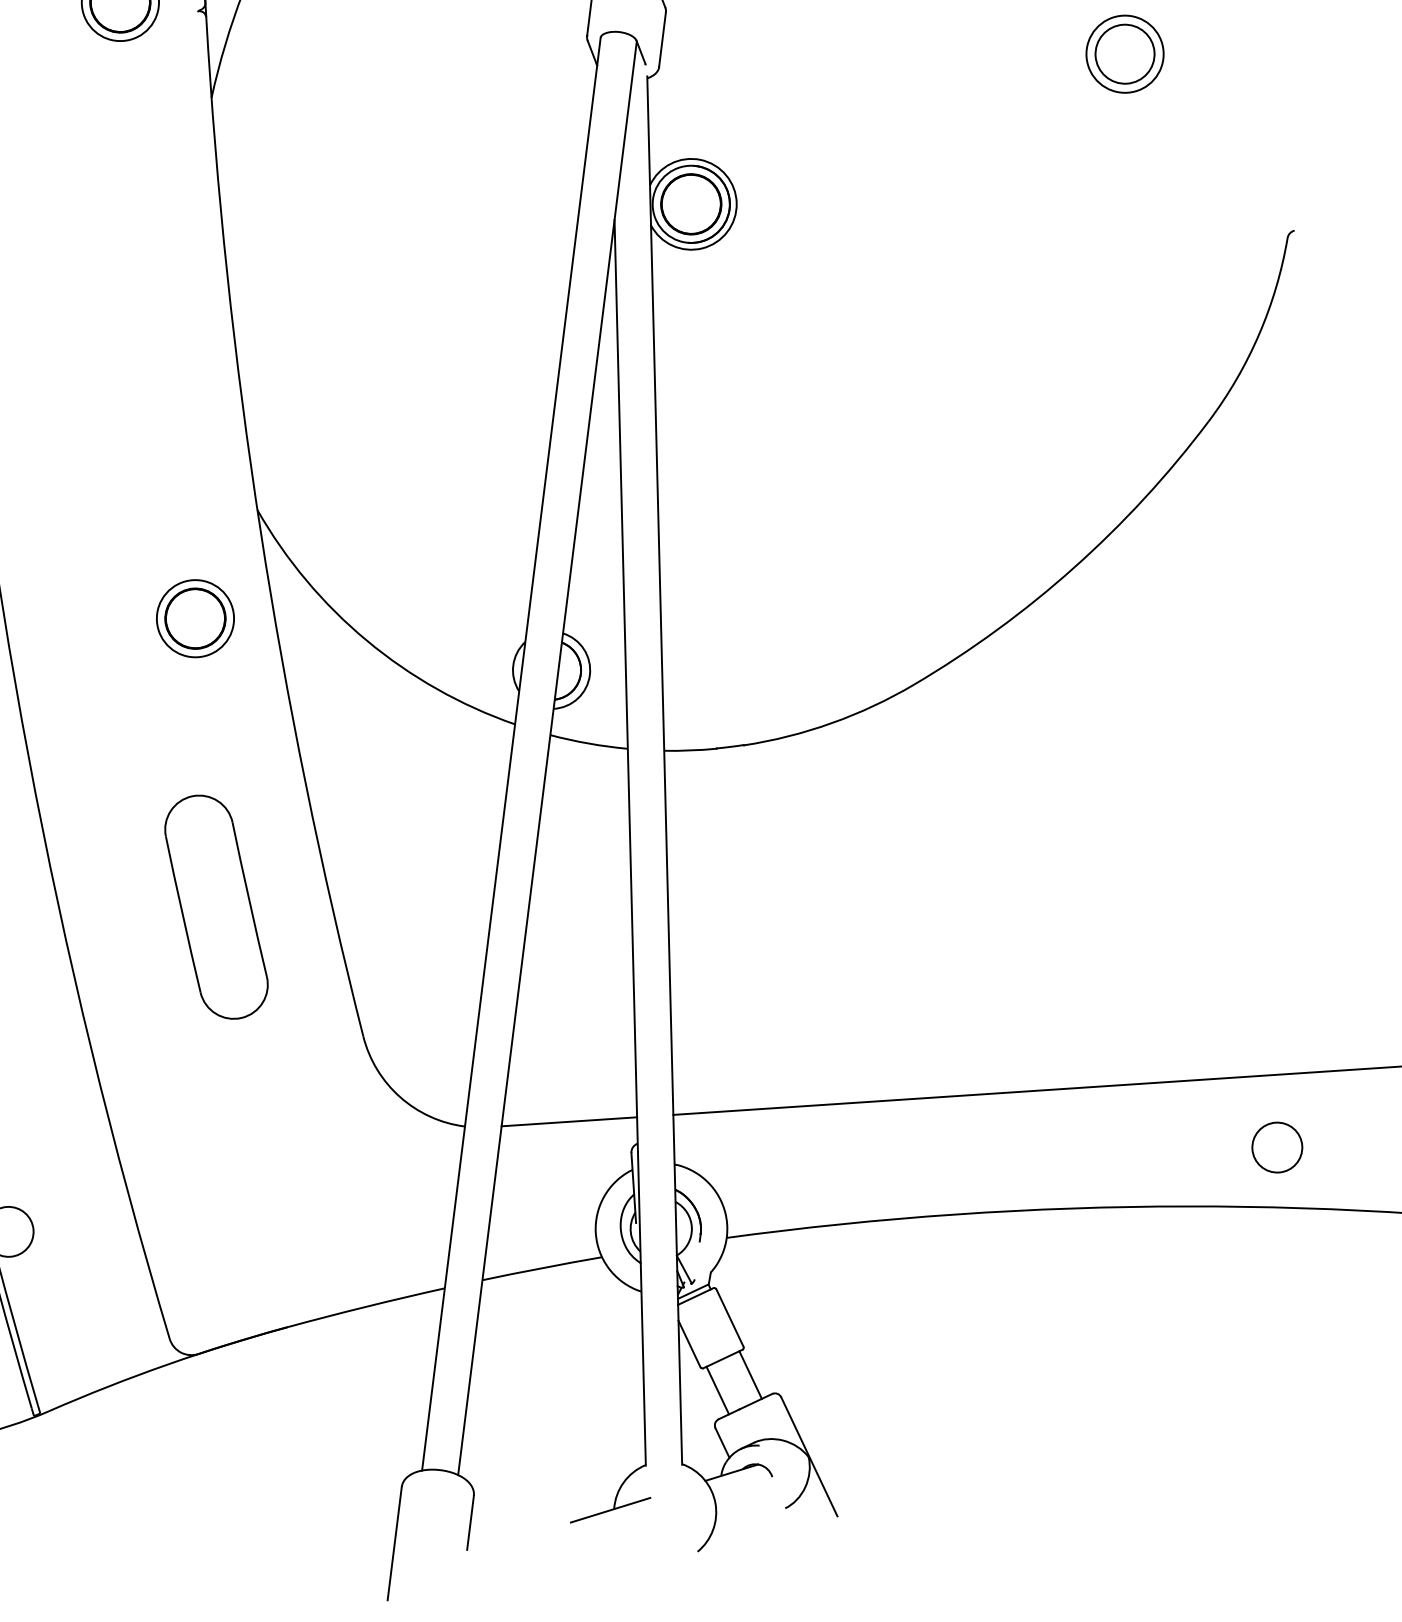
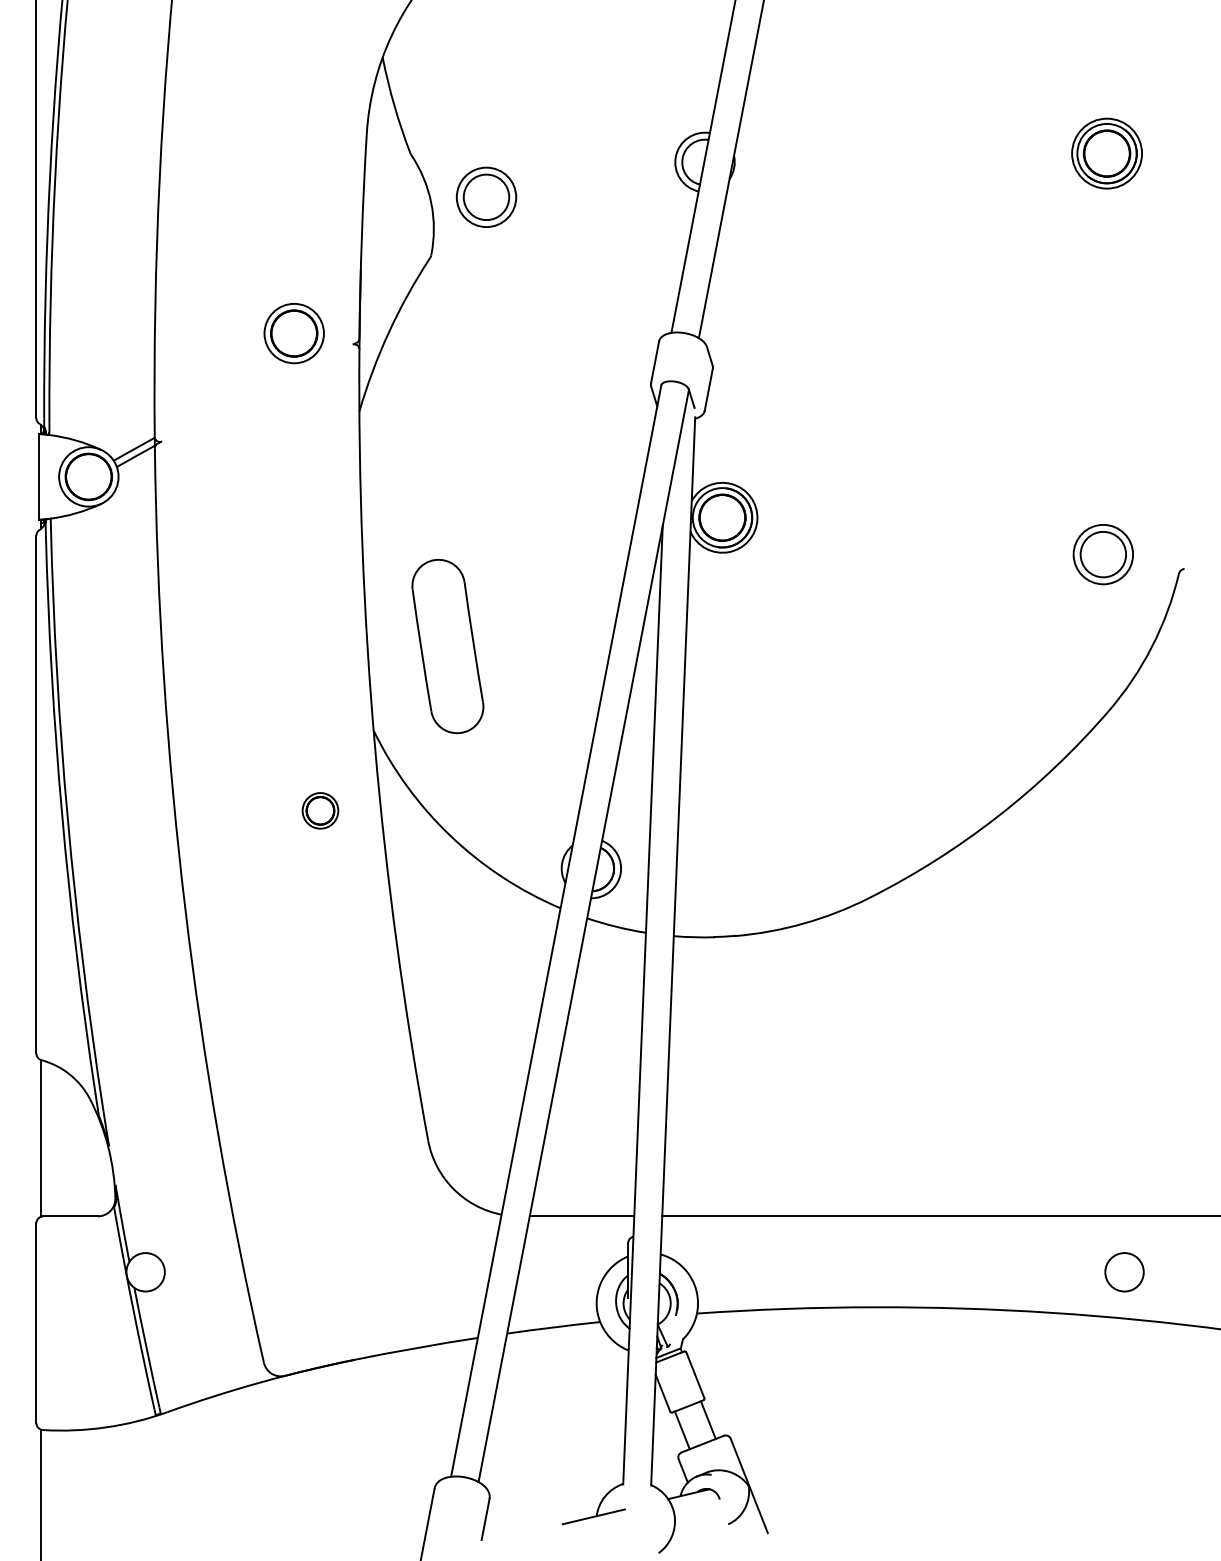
part: (1123, 54) -> (1102, 554), moved
part: (195, 618) -> (320, 810), size x0.6
part: (215, 907) -> (447, 646), moved

